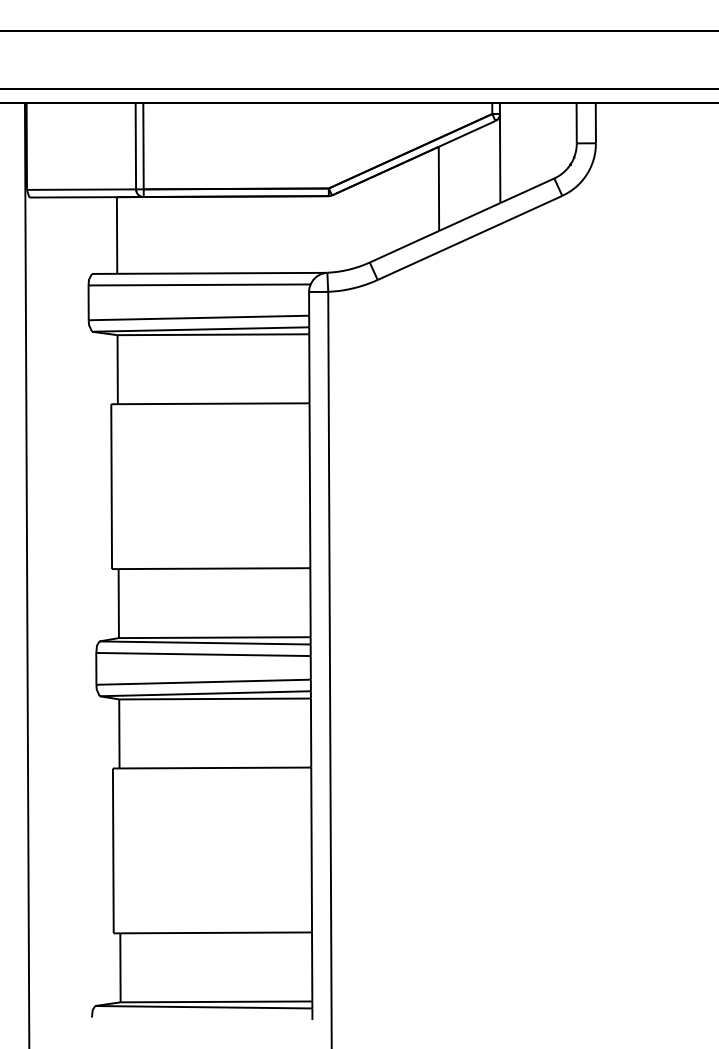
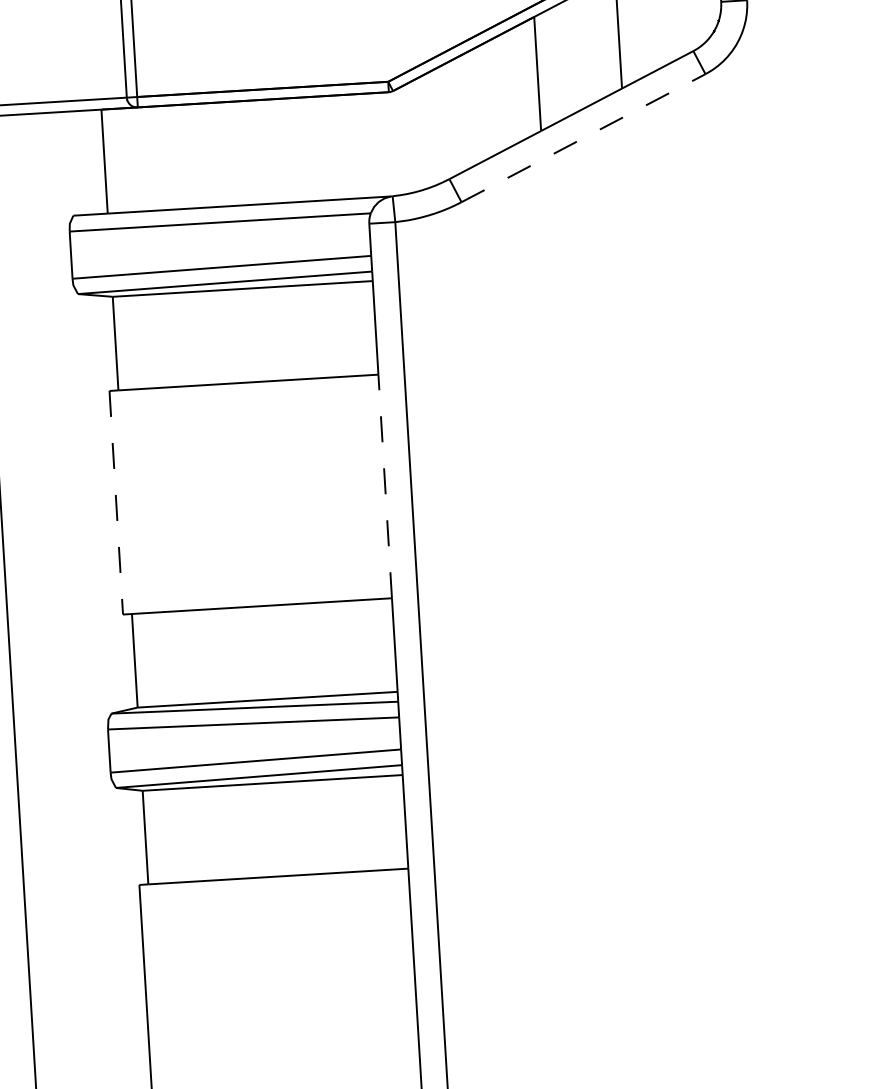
line: (470, 237) -> (584, 137), solid -> dashed
line: (309, 485) -> (384, 486), solid -> dashed
line: (111, 487) -> (116, 503), solid -> dashed

